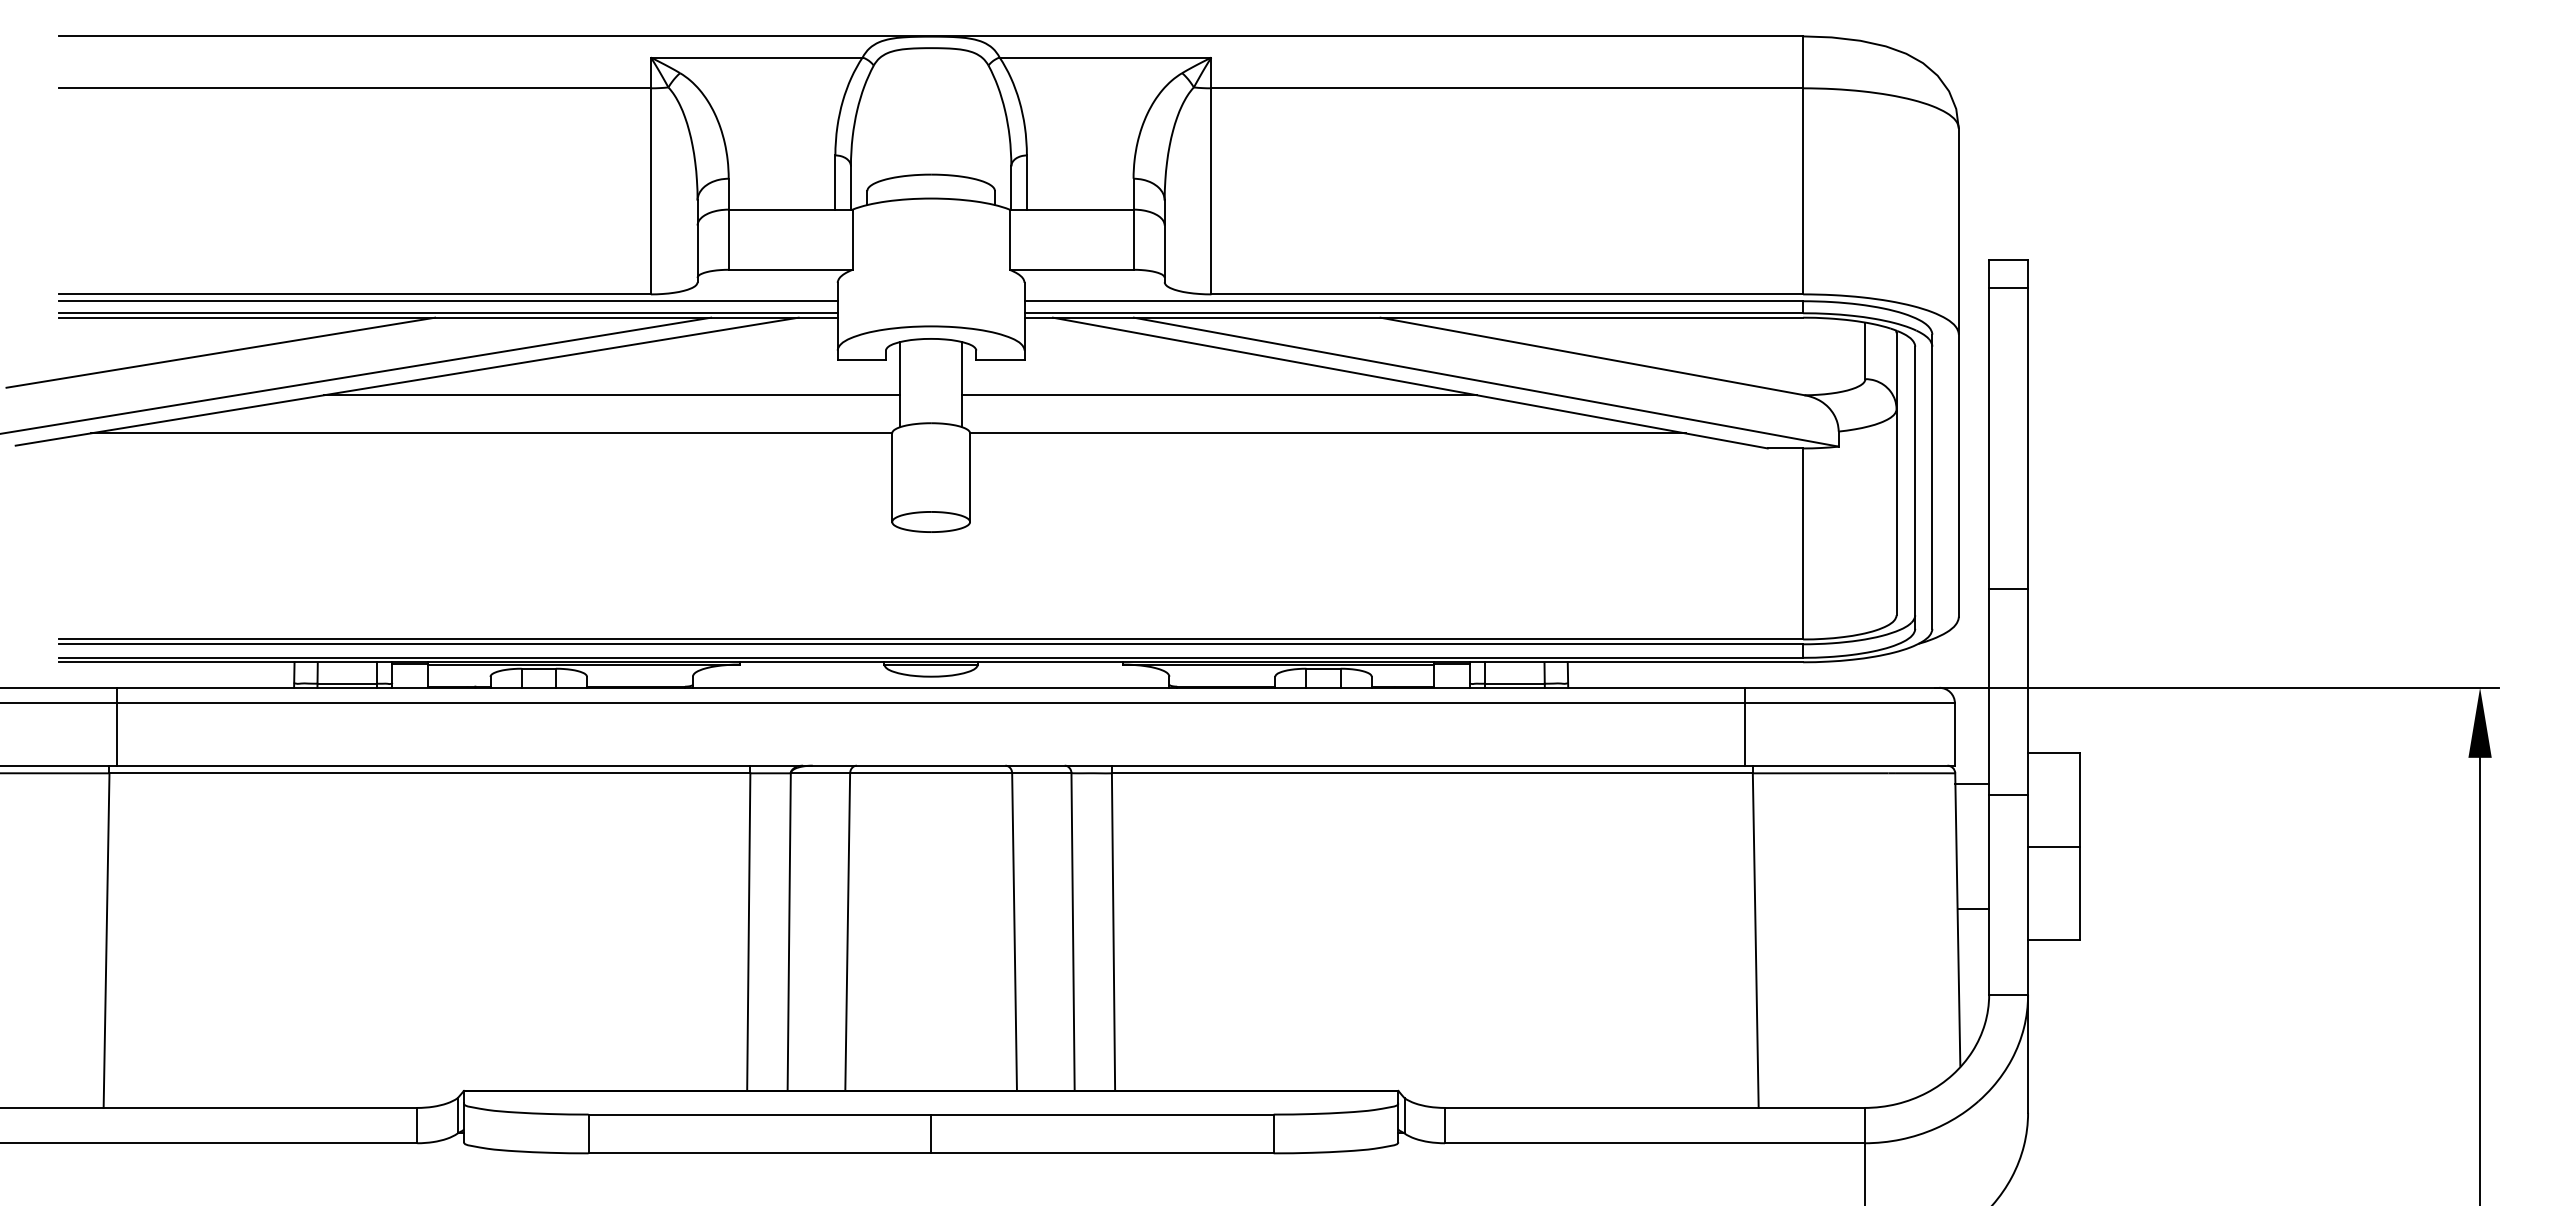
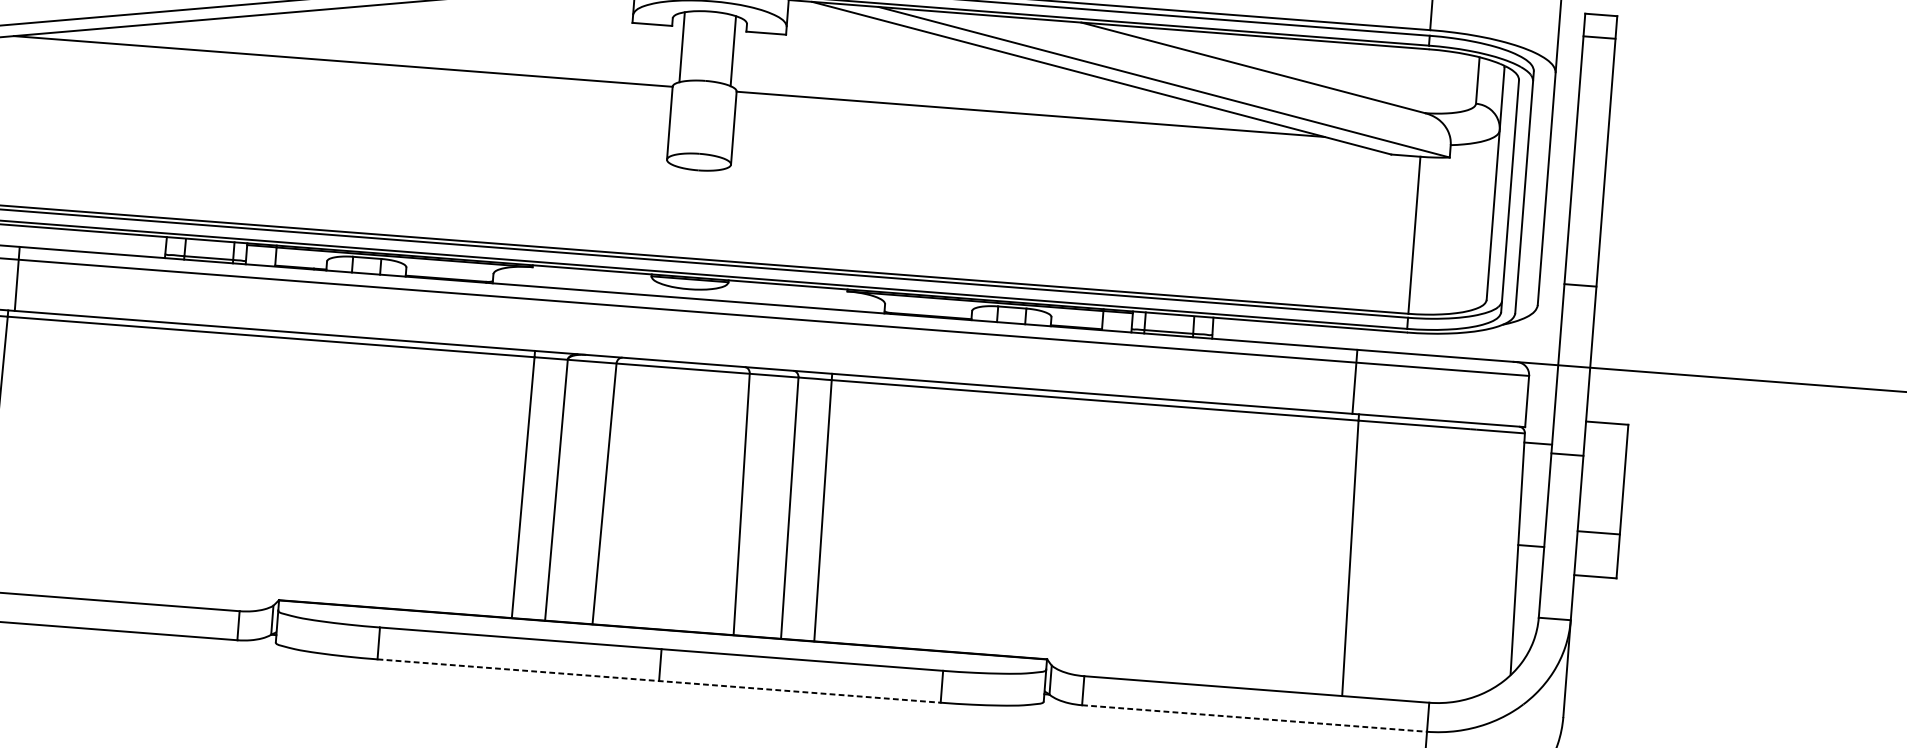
line: (612, 395) -> (445, 37), removed
line: (1219, 395) -> (944, 76), removed
line: (2053, 846) -> (1598, 532), moved
line: (1654, 1143) -> (1254, 718), solid -> dashed
line: (931, 1153) -> (659, 681), solid -> dashed

